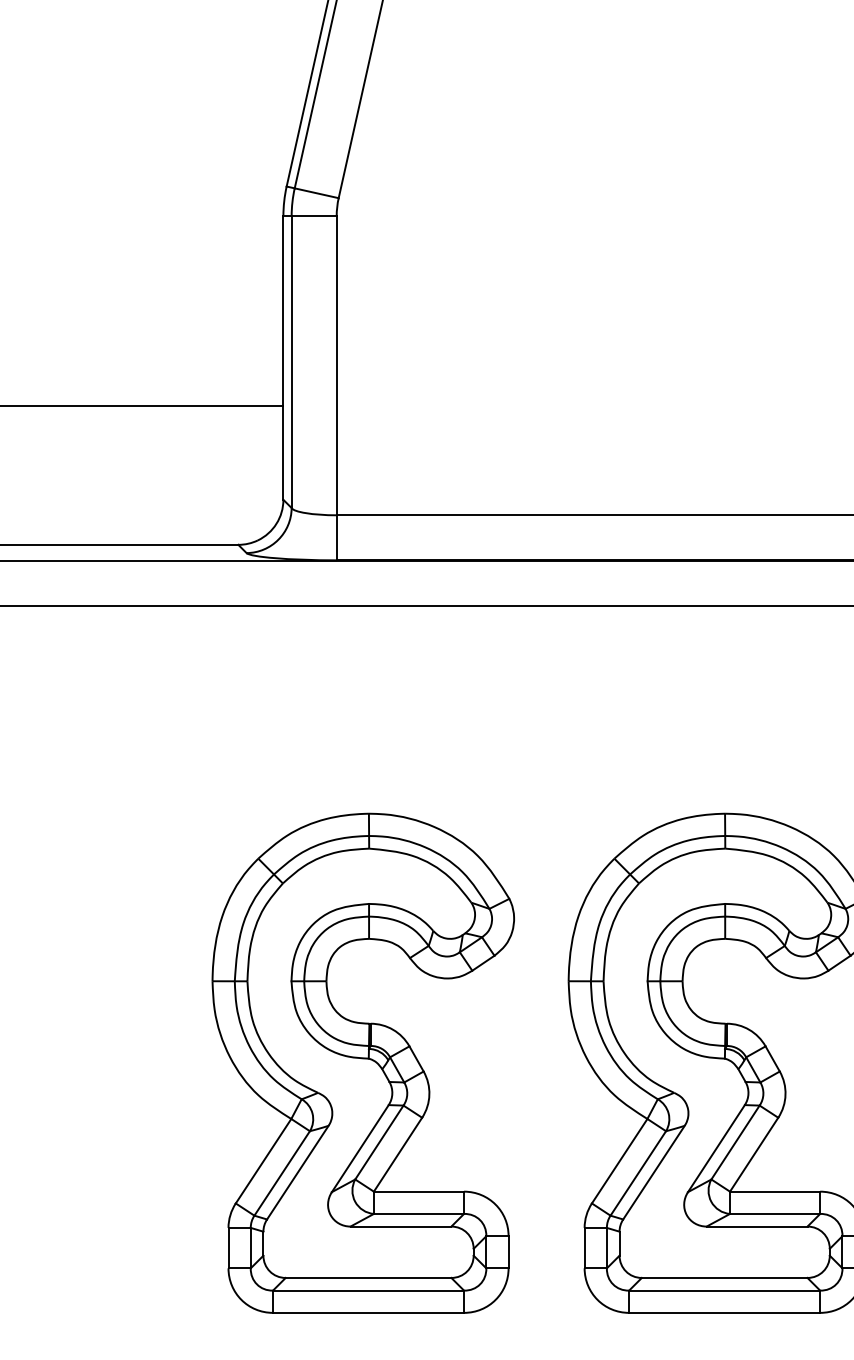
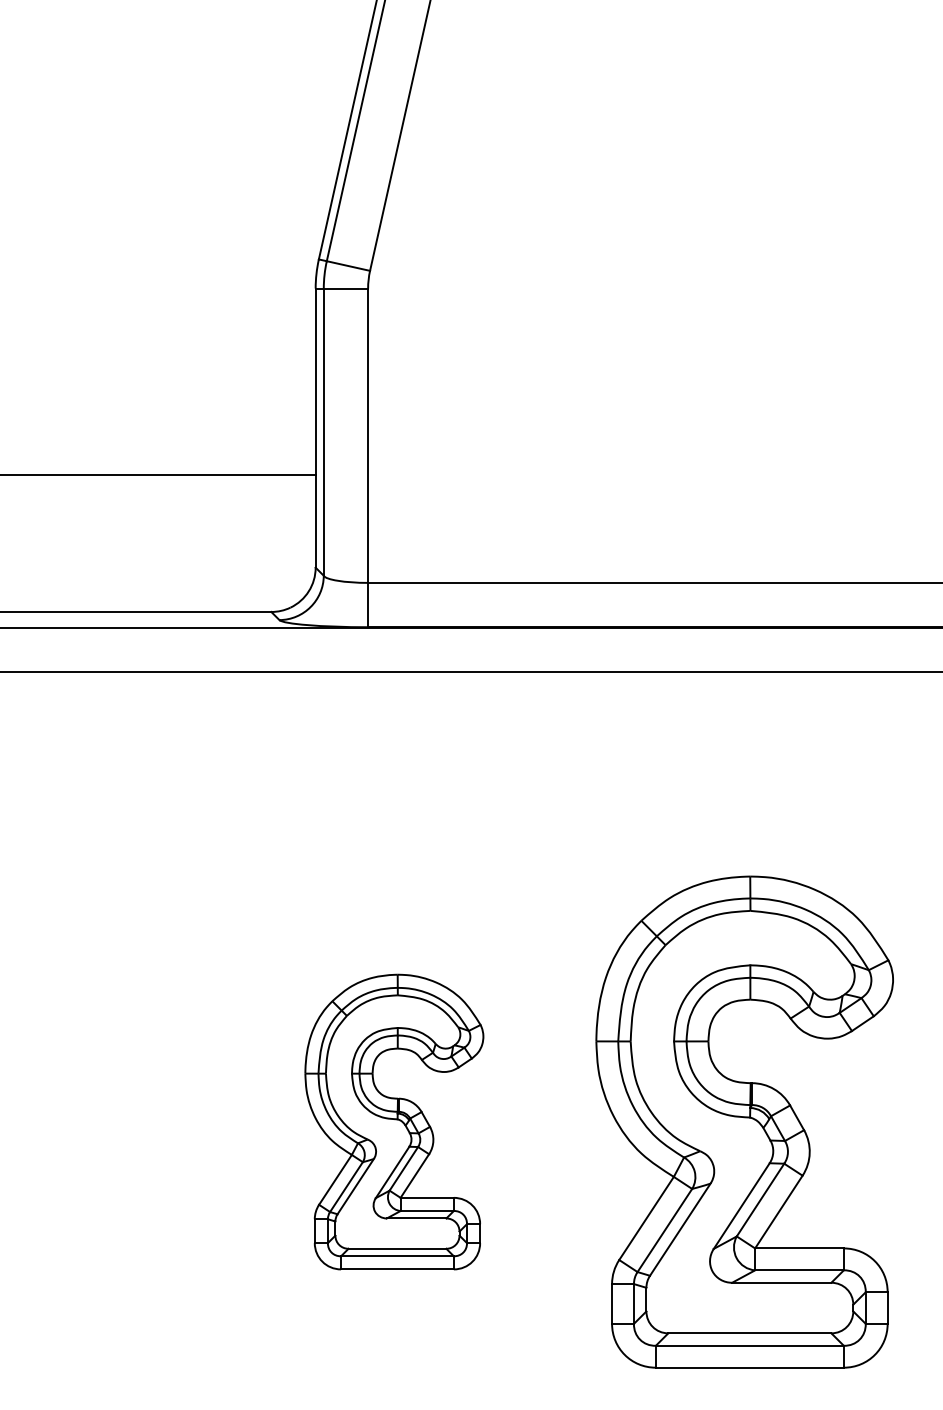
part: (363, 1062) -> (394, 1121), size x0.6

